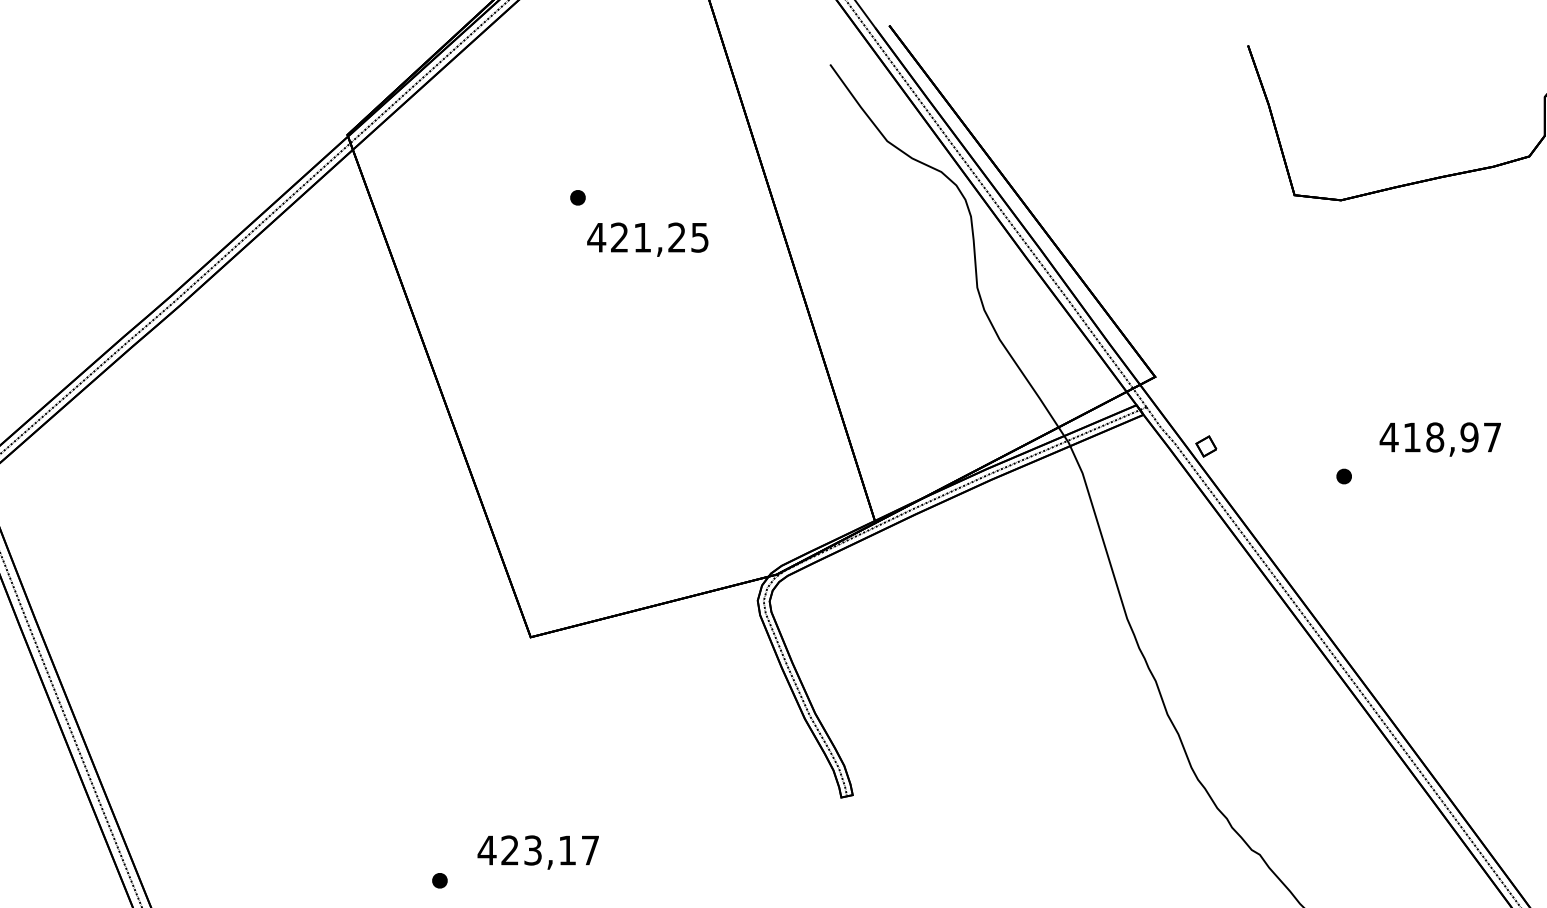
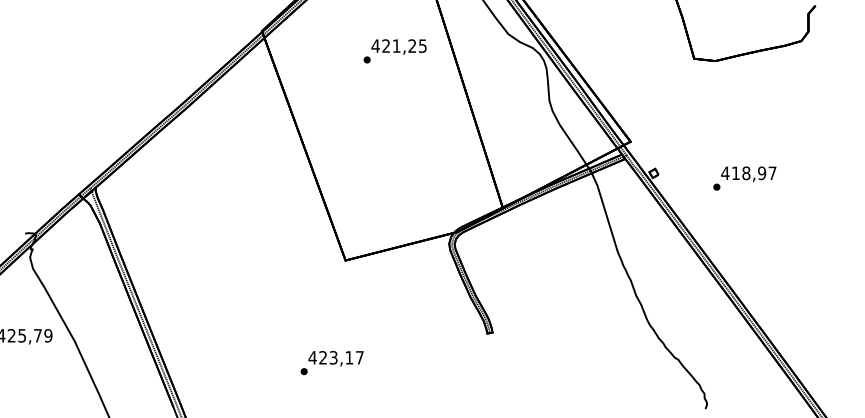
text: (646, 238) -> (398, 46), moved
text: (1439, 440) -> (748, 174), moved
text: (537, 851) -> (335, 358), moved

